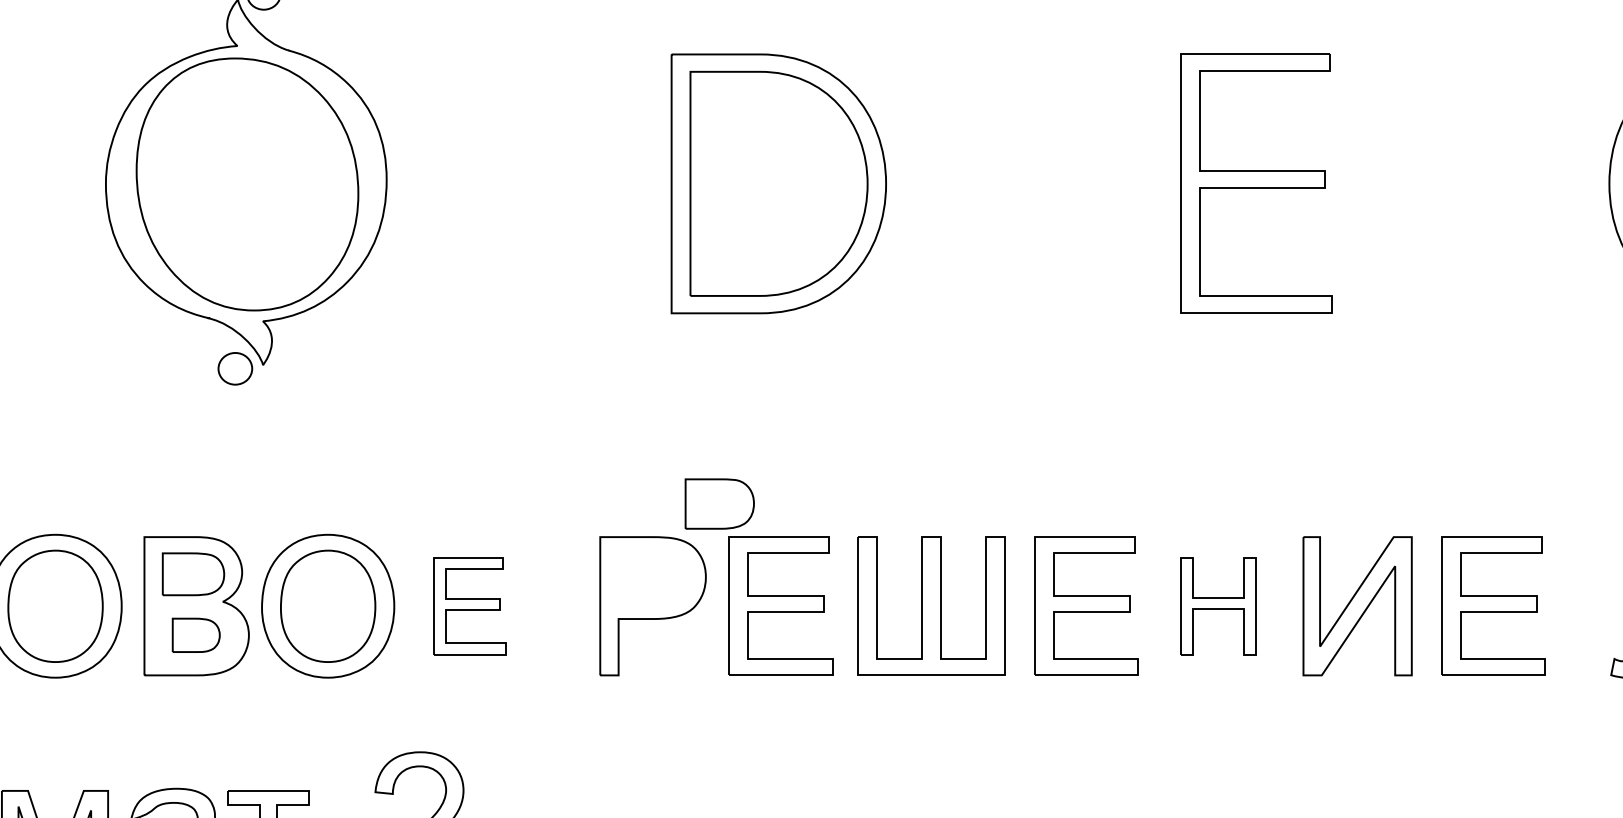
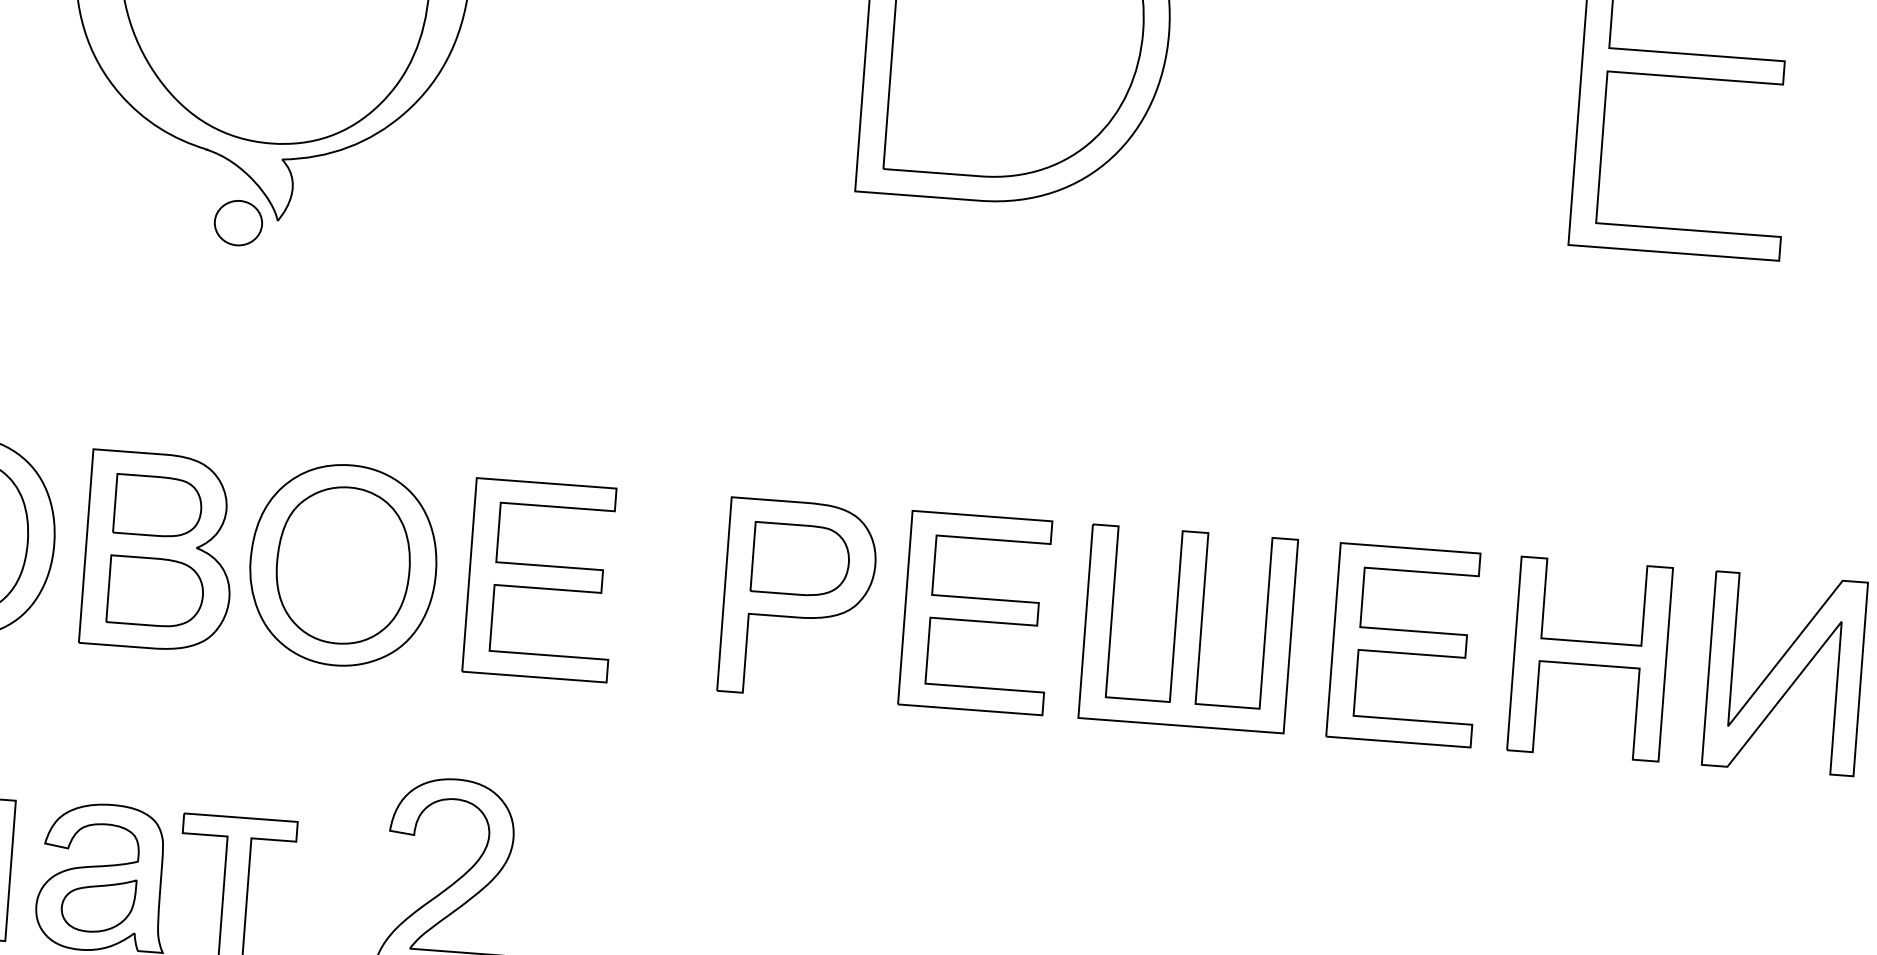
part: (719, 503) -> (800, 559), moved
part: (469, 605) -> (541, 579), size x1.43
part: (1218, 605) -> (1590, 658), size x1.43
part: (195, 635) -> (154, 592), size x1.43

